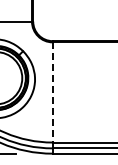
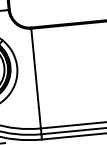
line: (52, 92) -> (35, 78), dashed -> solid

